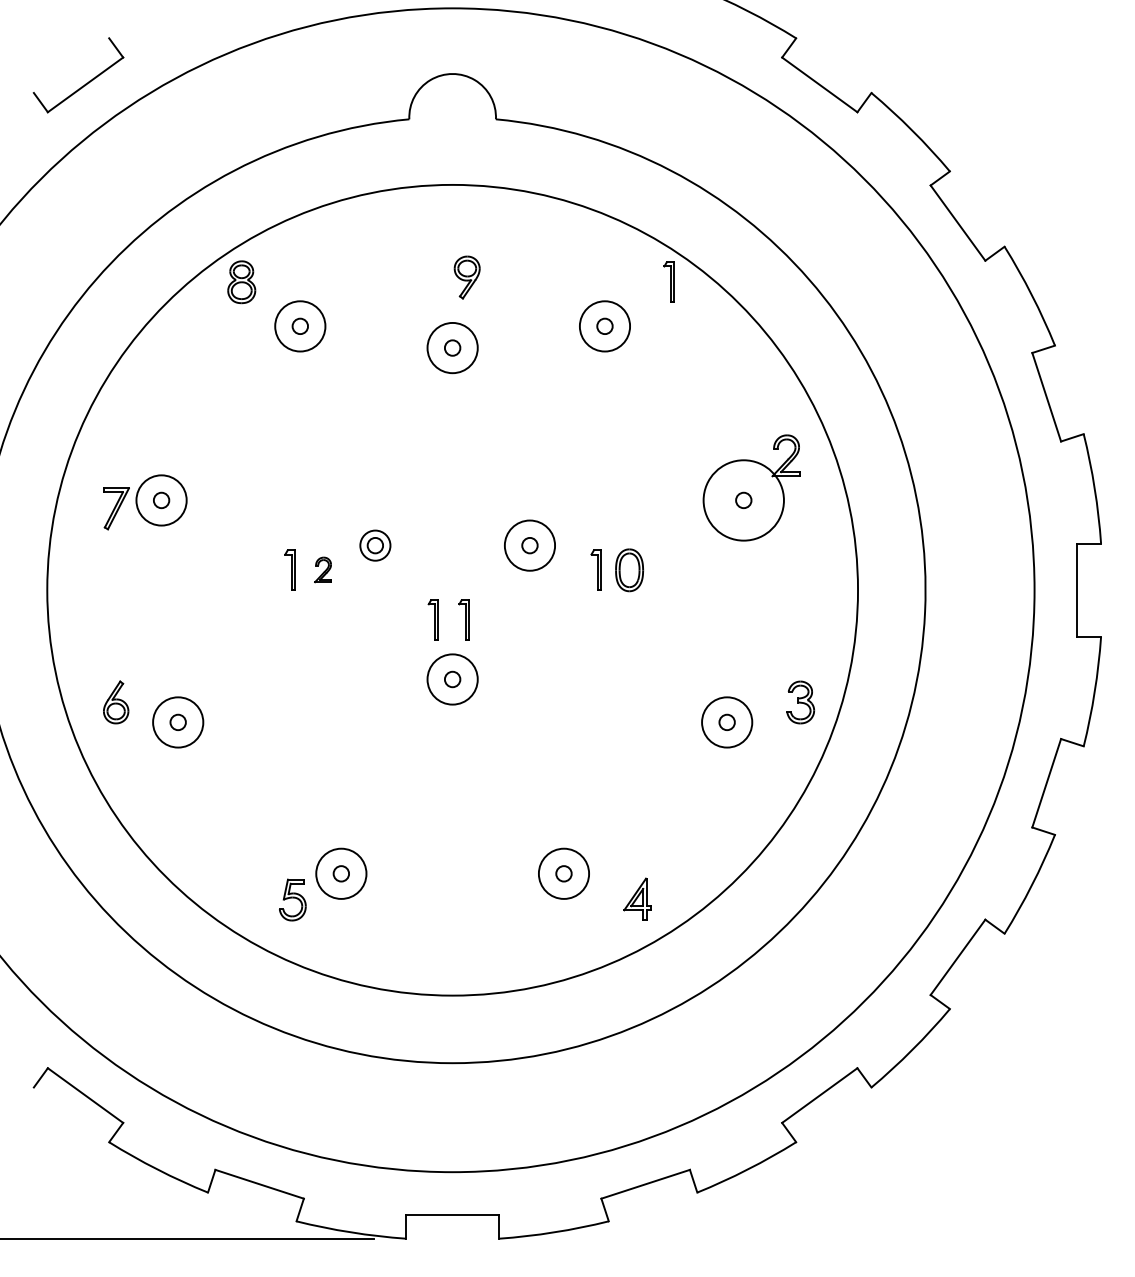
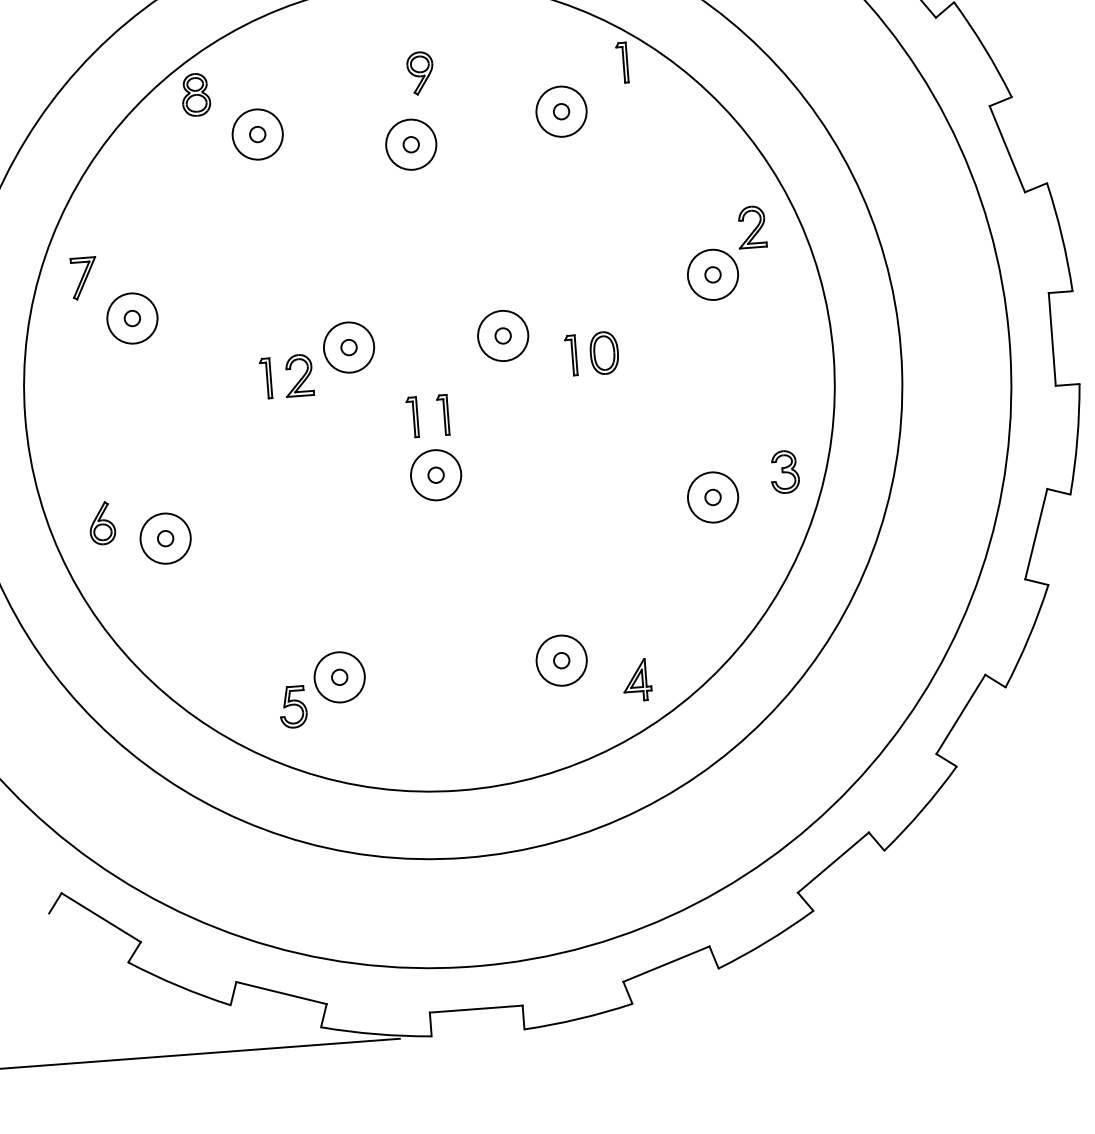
circle: (743, 500) -> (712, 274), size x0.62
part: (116, 508) -> (84, 278), moved
circle: (375, 545) -> (349, 347), size x1.67
part: (322, 569) -> (298, 375), size x1.67

